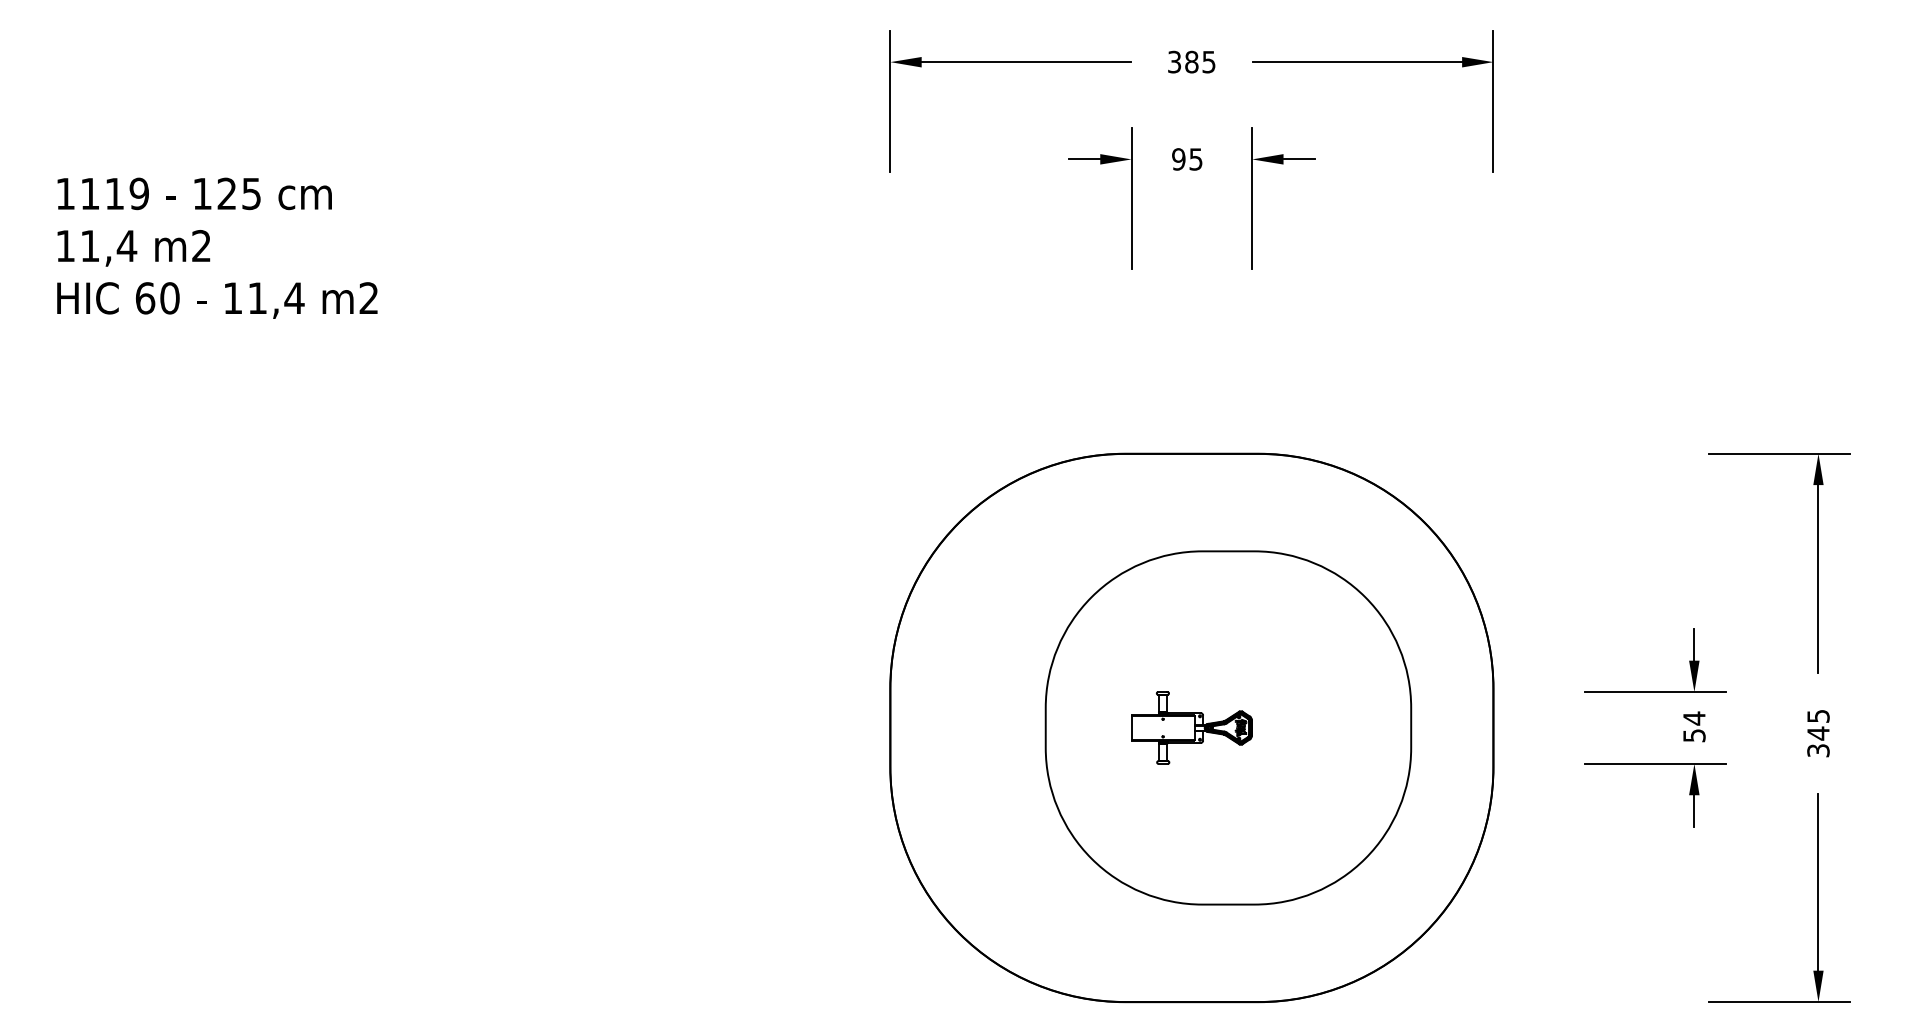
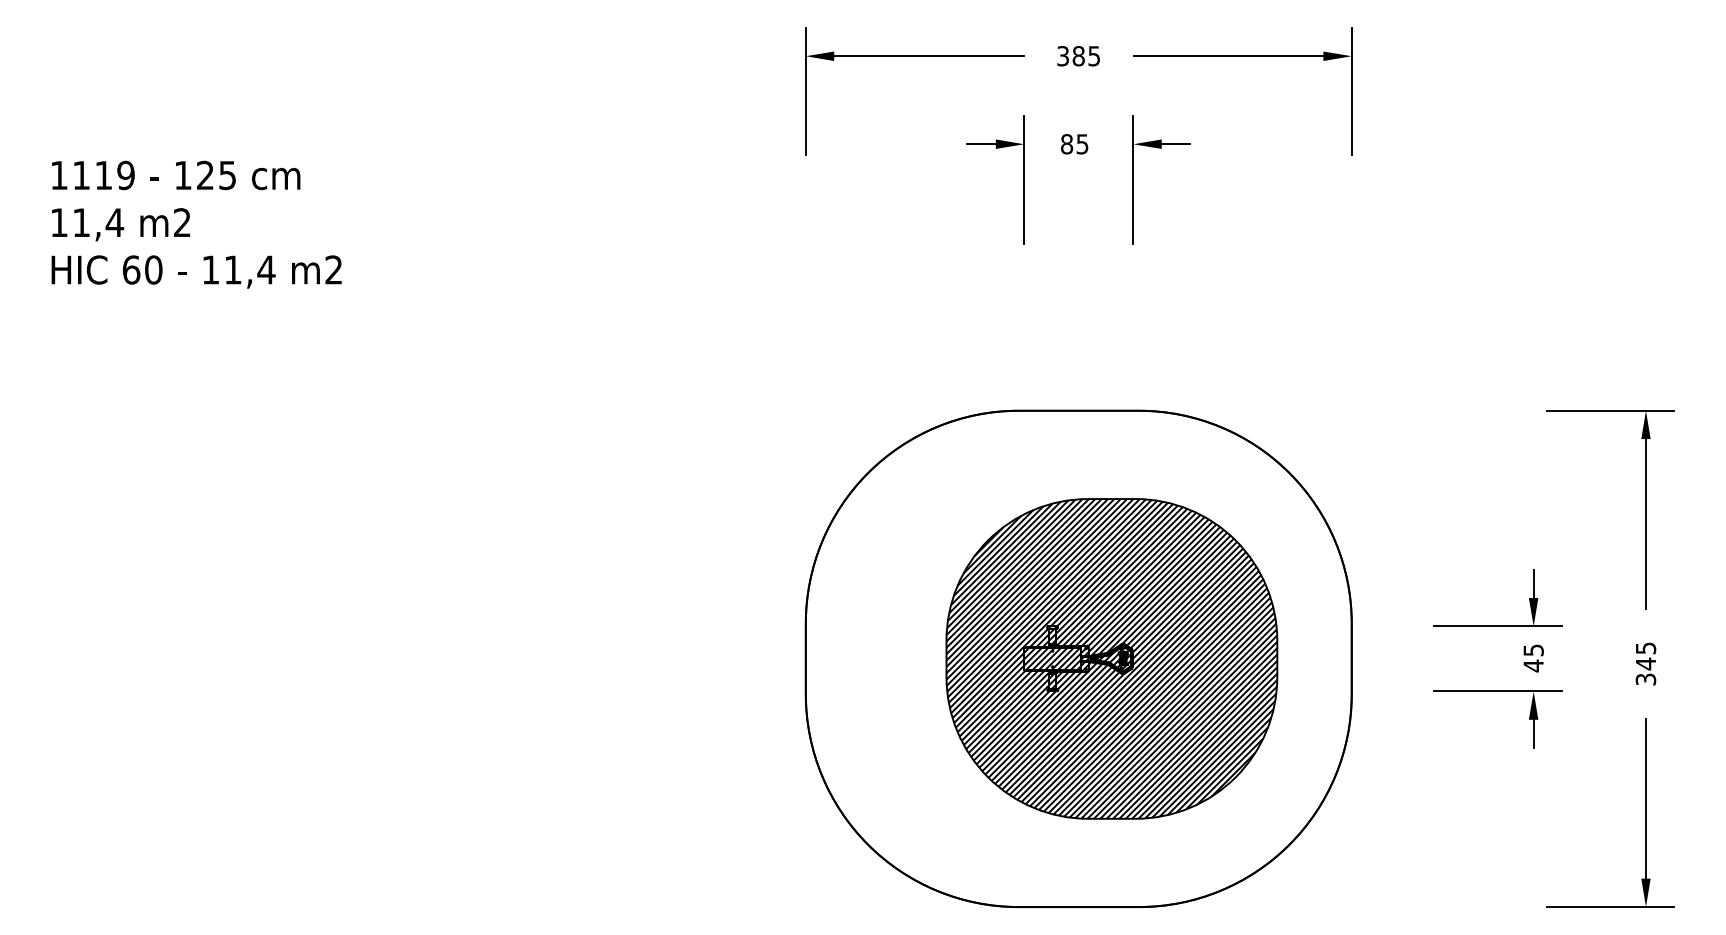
text: (1178, 159) -> (1066, 144), 95 -> 85
text: (1694, 726) -> (1533, 657), 54 -> 45
hatch: (1228, 727) -> (1111, 658), added

